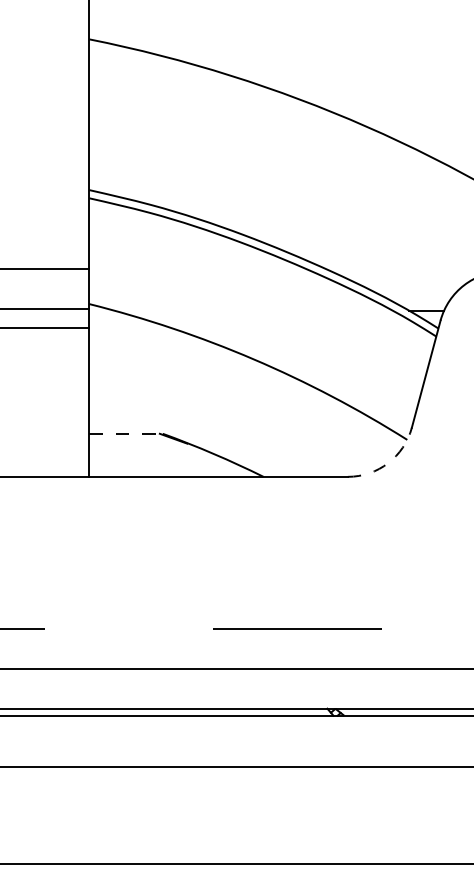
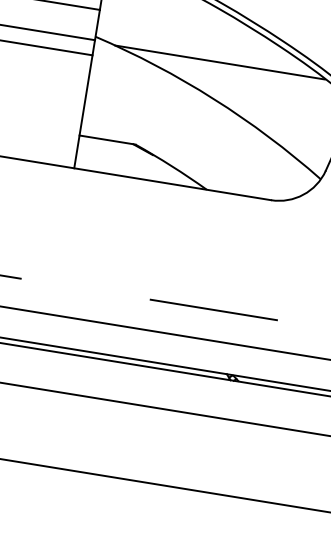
line: (253, 311) -> (219, 62), added
line: (126, 433) -> (107, 139), dashed -> solid
arc: (388, 463) -> (303, 195), dashed -> solid

